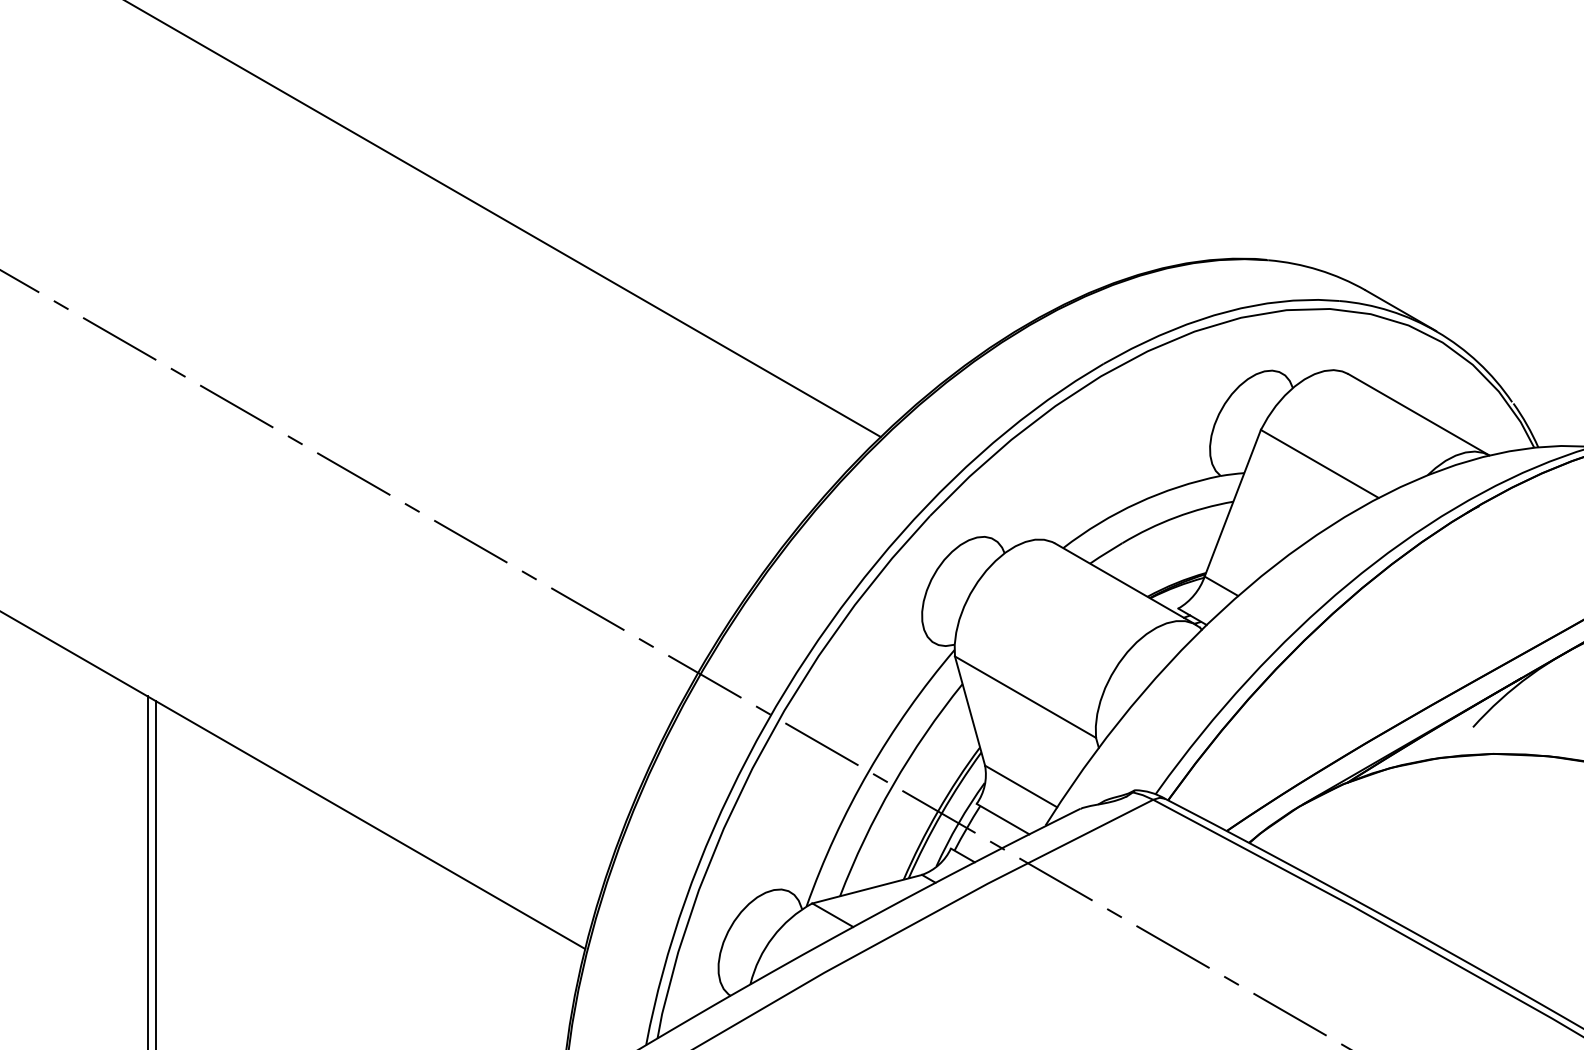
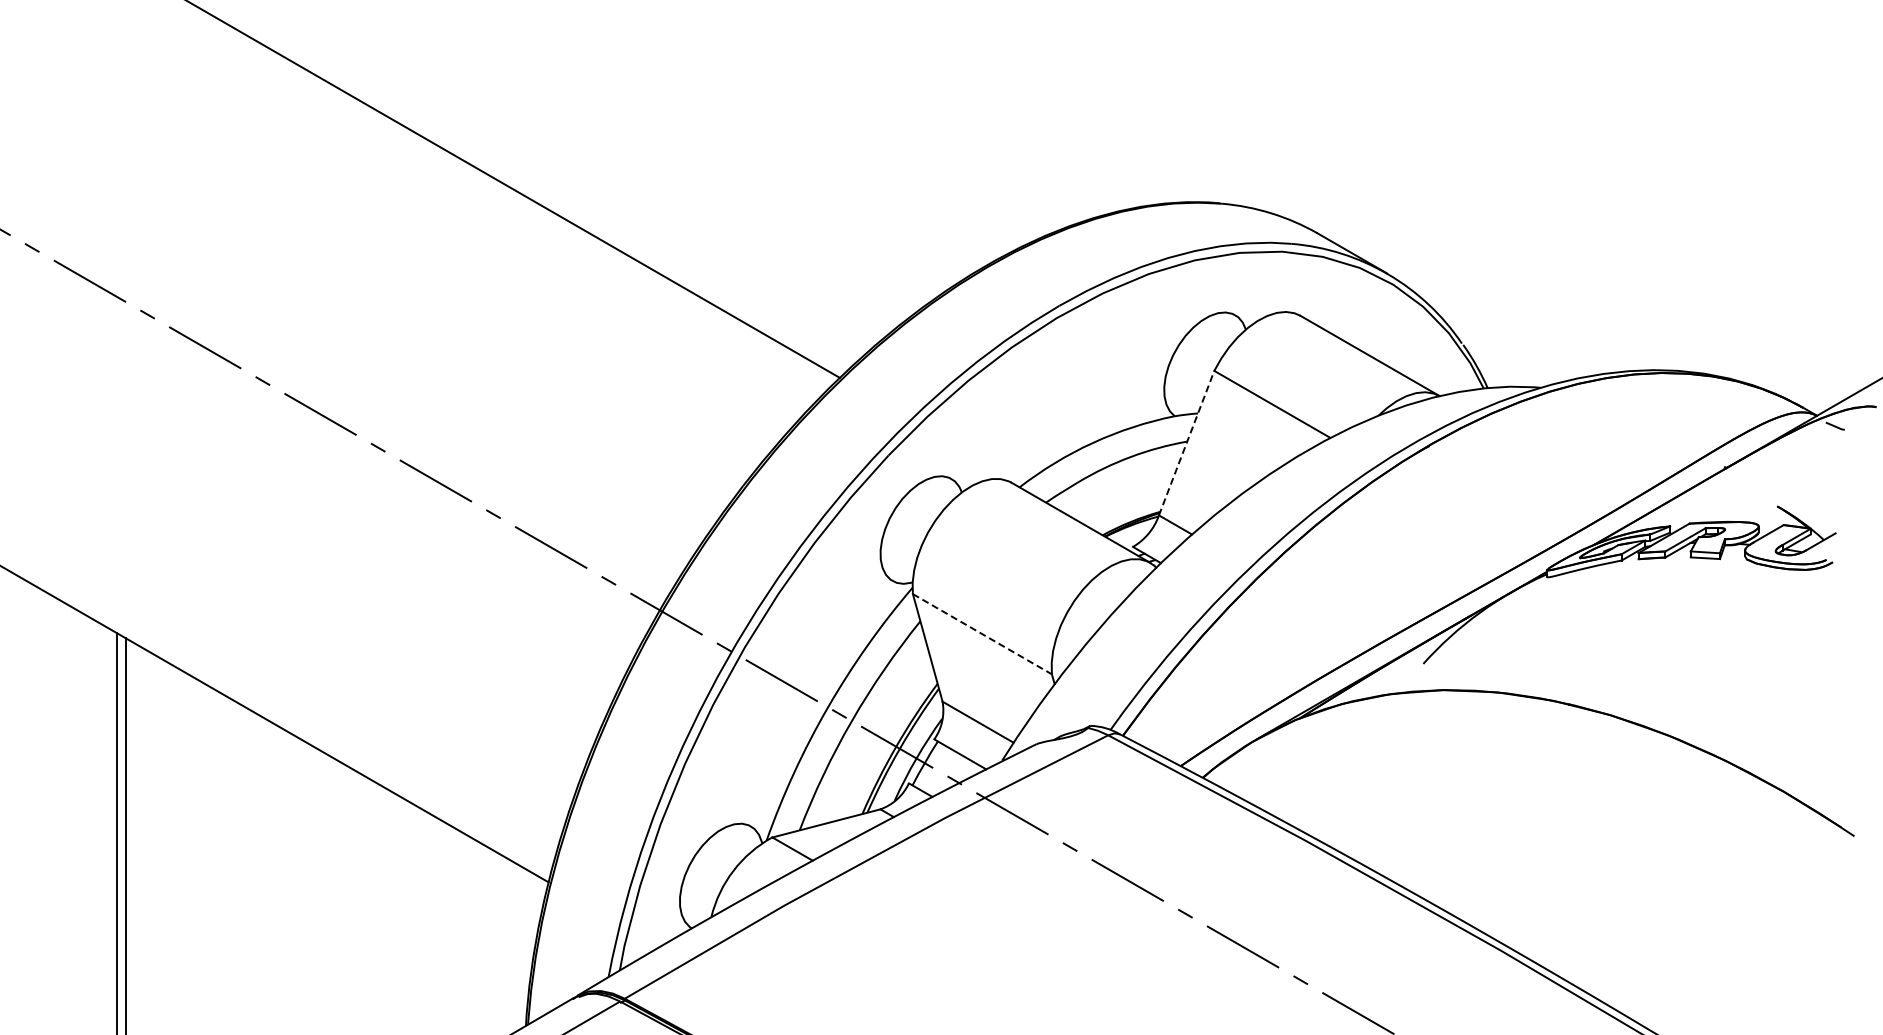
line: (1232, 502) -> (1186, 442), solid -> dashed
line: (1025, 697) -> (982, 634), solid -> dashed

